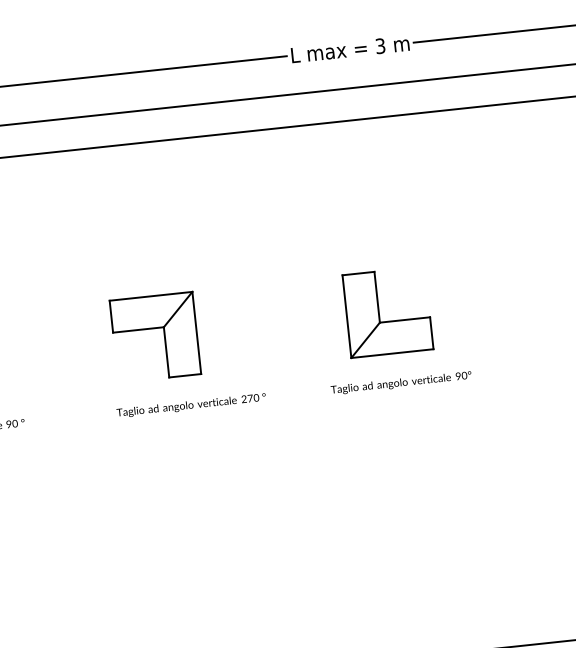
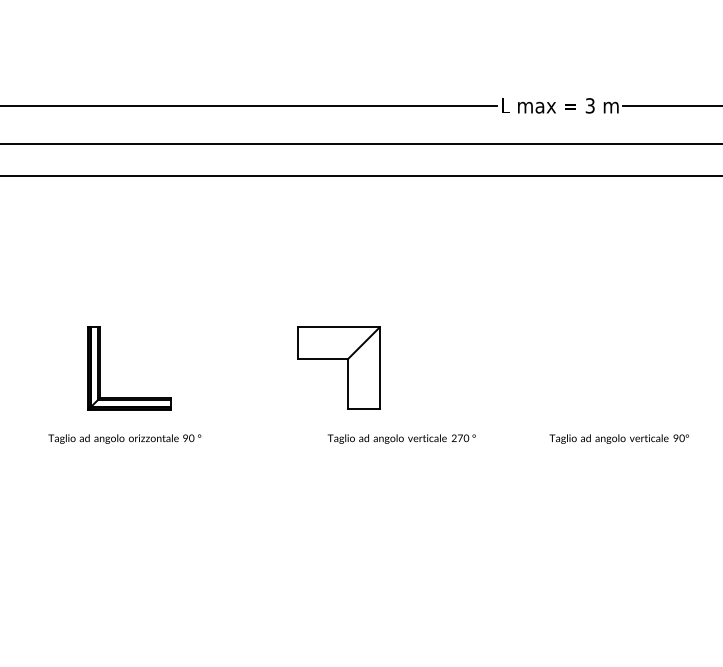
part: (379, 313) -> (561, 368), removed
text: (400, 382) -> (618, 438), moved
text: (191, 405) -> (401, 438), moved

